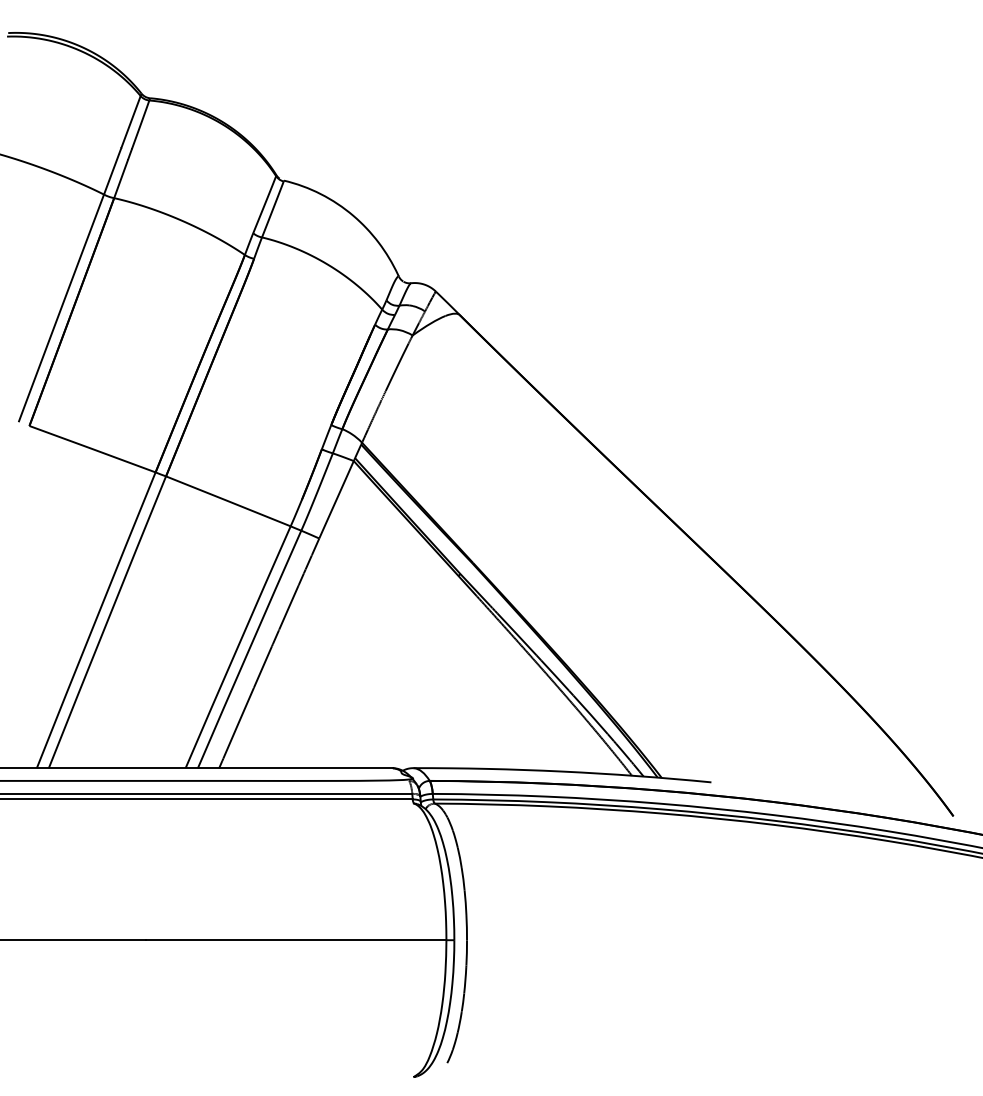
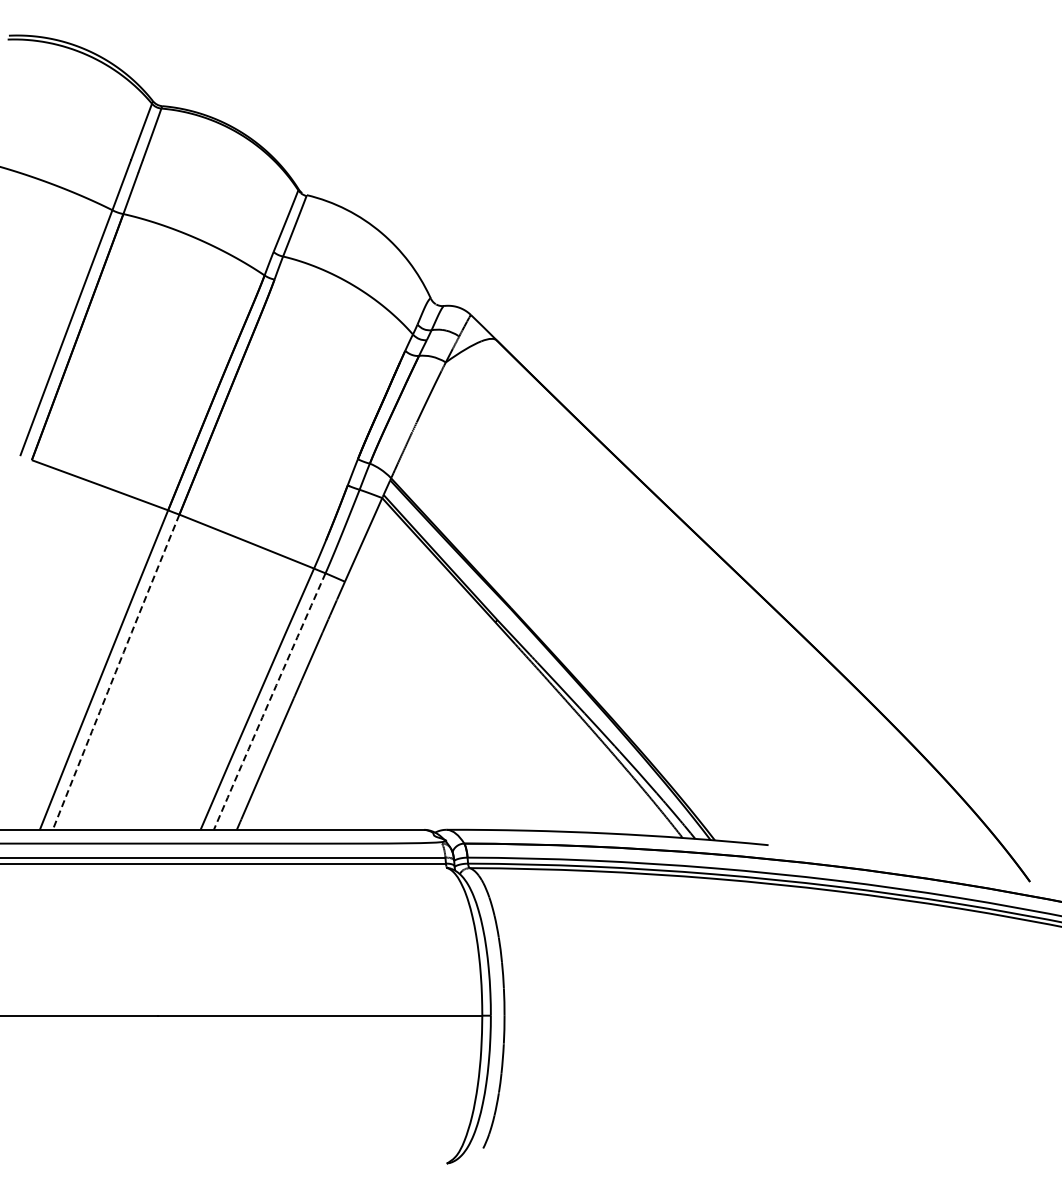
arc: (106, 622) -> (115, 672), solid -> dashed
arc: (249, 649) -> (269, 701), solid -> dashed

